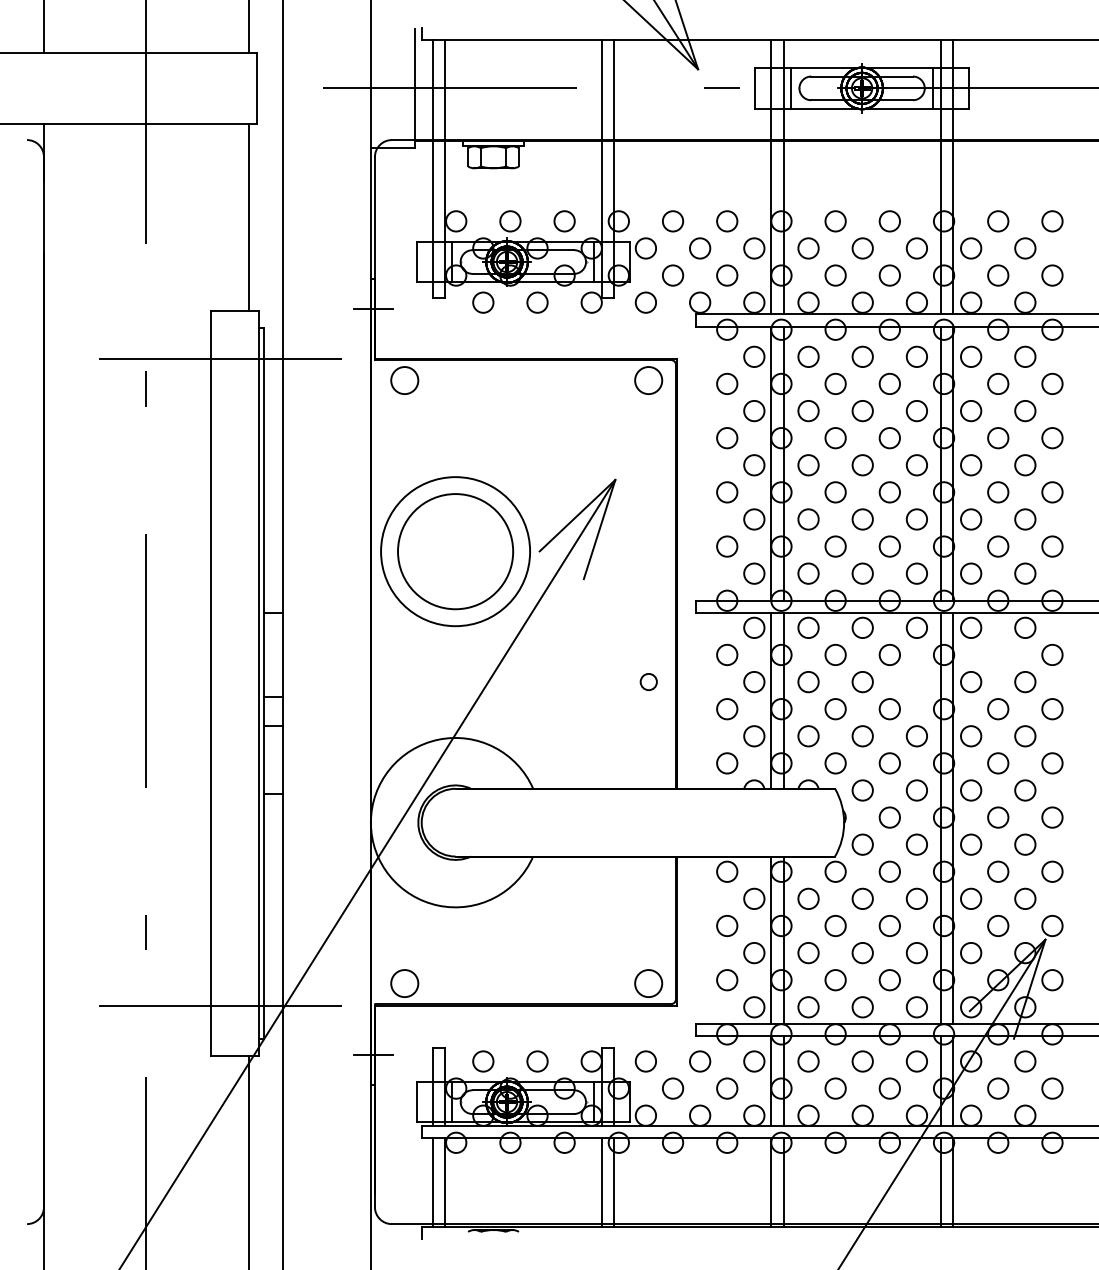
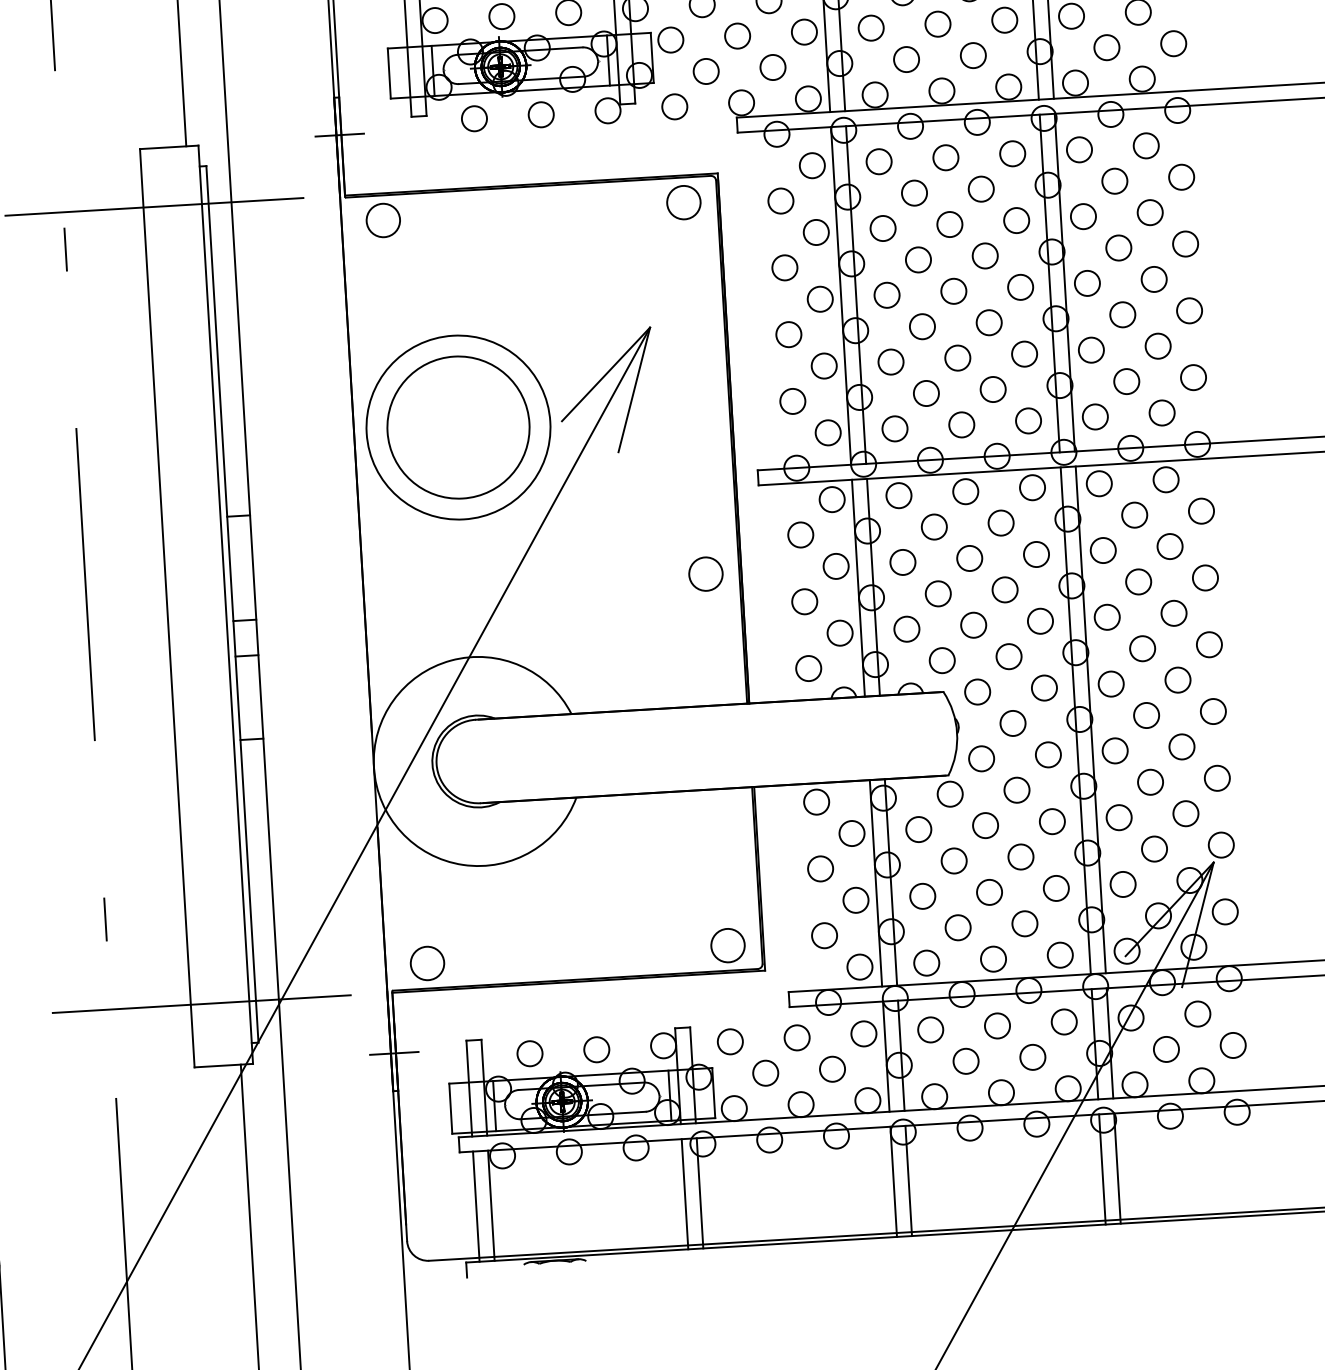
circle: (998, 654) -> (1134, 514), added
circle: (648, 681) -> (705, 573), size x1.67
circle: (916, 682) -> (1035, 555), added

